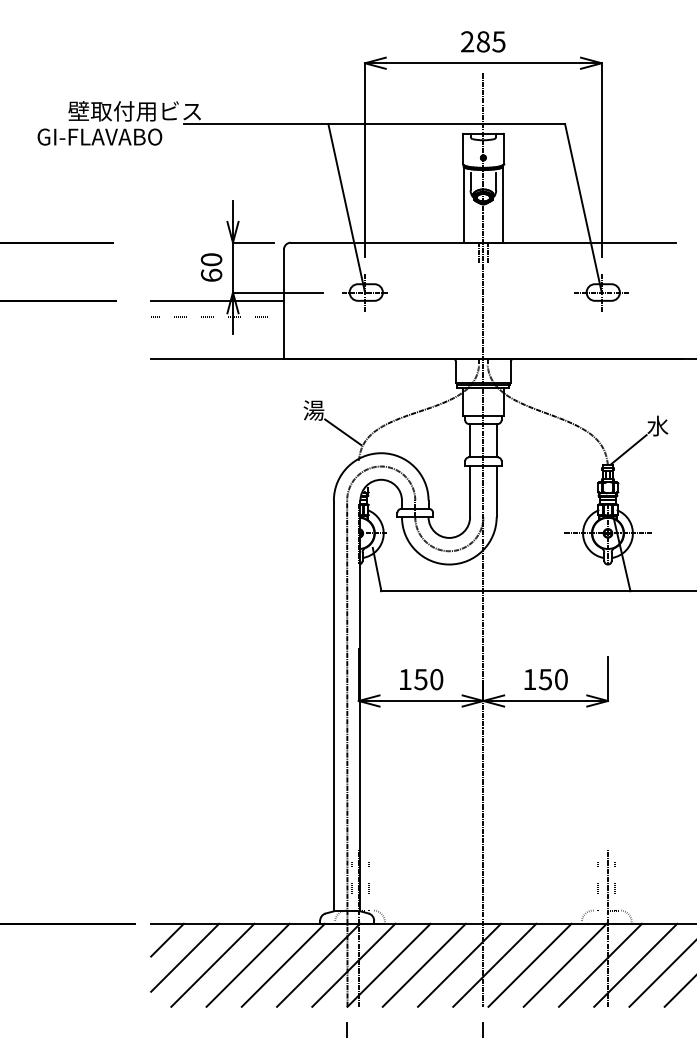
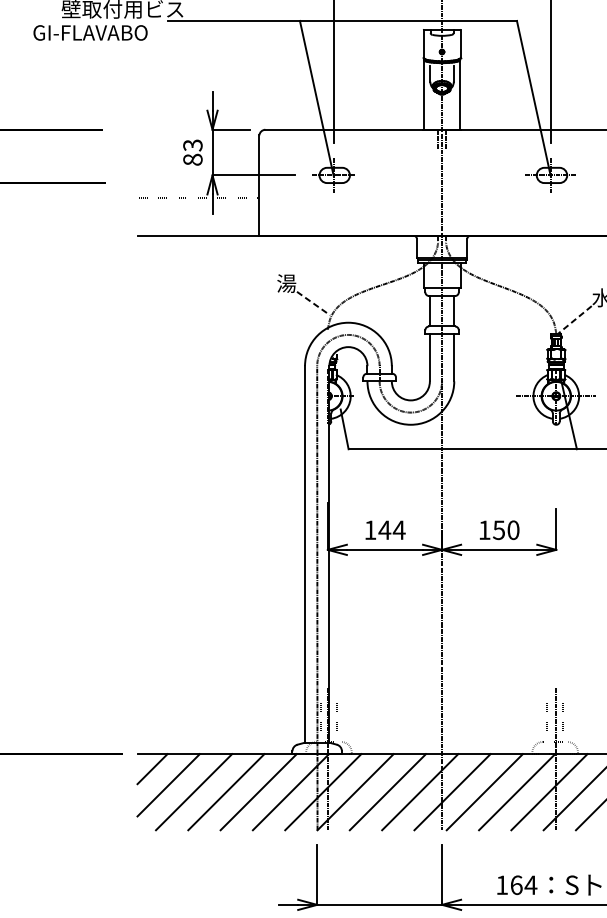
text: (211, 267) -> (192, 152), 60 -> 83
line: (217, 300) -> (198, 182), removed
line: (343, 432) -> (313, 303), solid -> dashed
line: (628, 450) -> (575, 320), solid -> dashed
text: (428, 679) -> (391, 530), 150 -> 144

